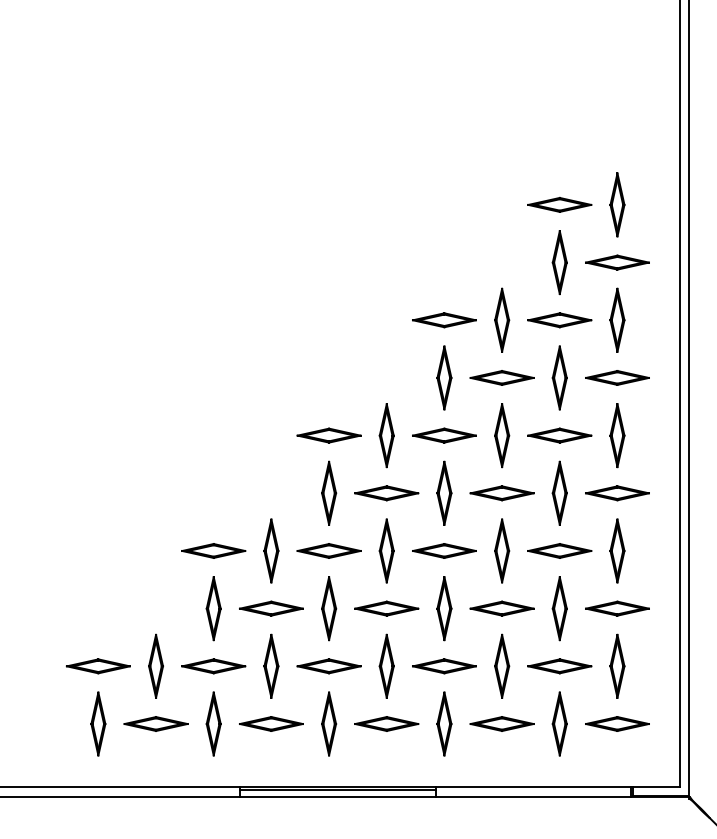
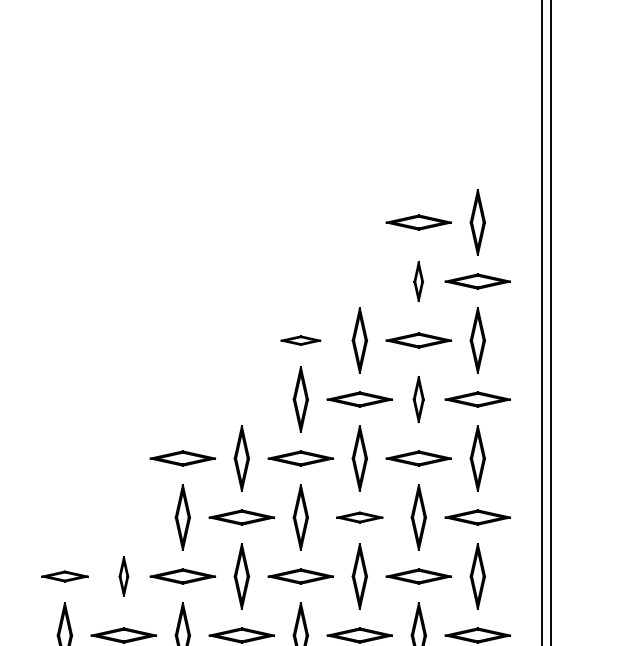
part: (559, 262) -> (418, 281), size x0.6
part: (444, 320) -> (300, 340), size x0.6
part: (559, 377) -> (418, 399), size x0.7
part: (501, 493) -> (359, 517), size x0.7
part: (213, 550) -> (64, 576), size x0.7
part: (271, 550) -> (123, 576), size x0.6

